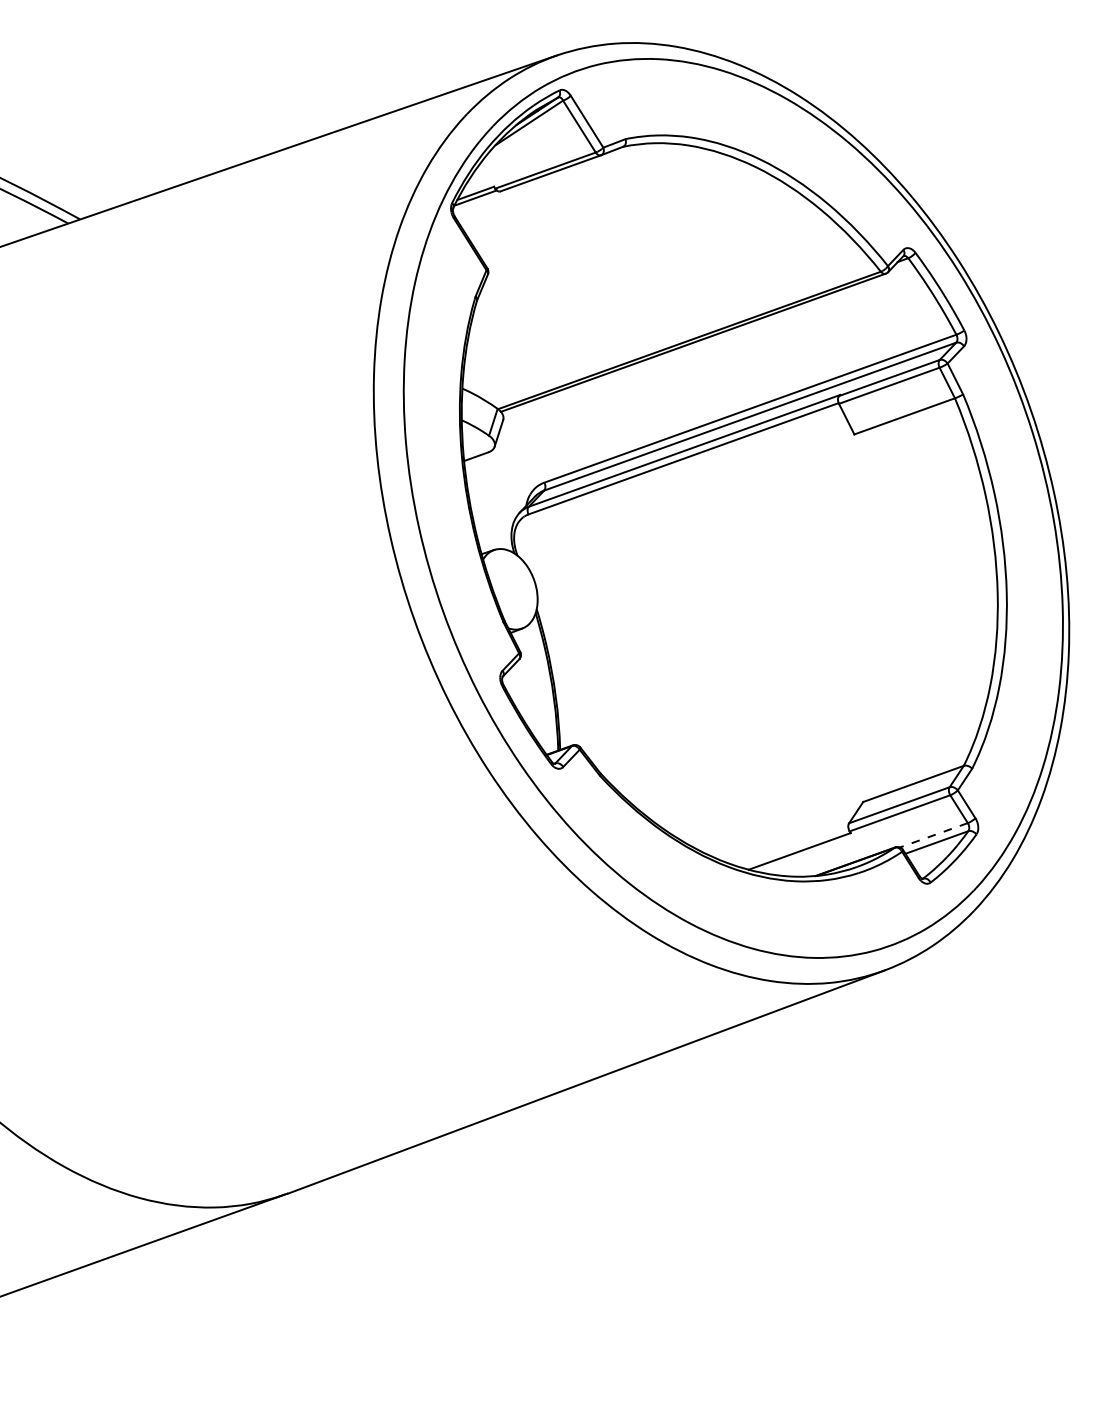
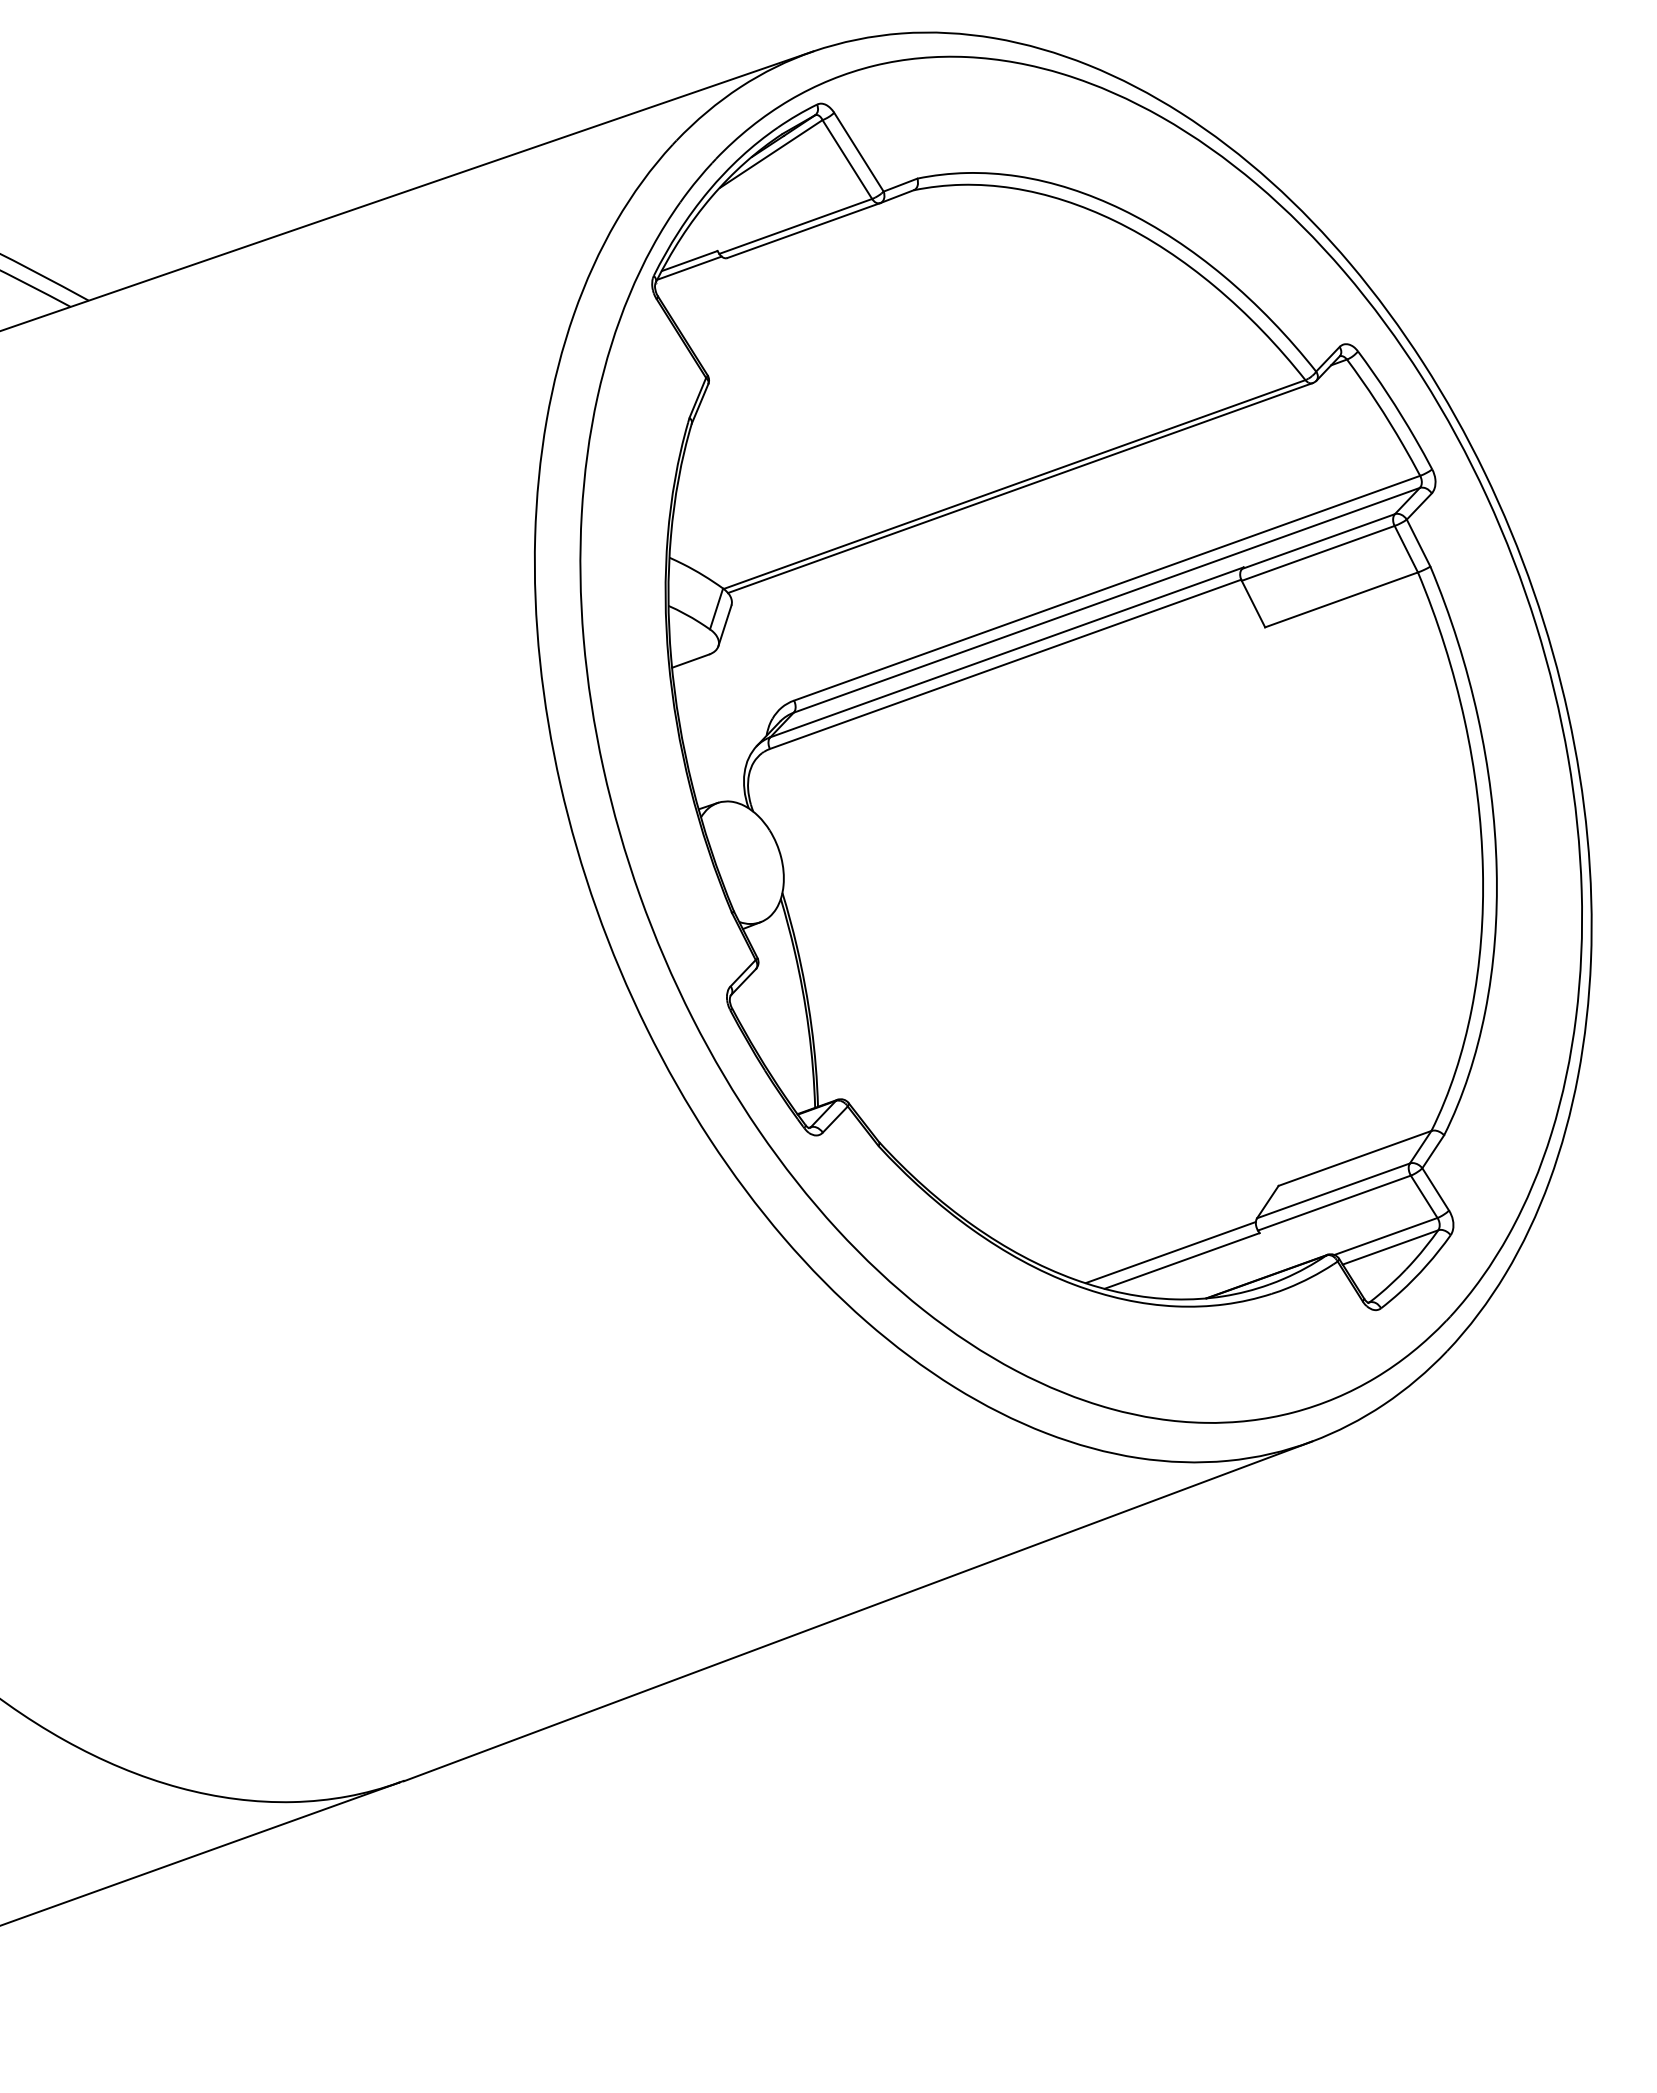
line: (933, 835) -> (1385, 1236), dashed -> solid
line: (792, 845) -> (1171, 1251), added

